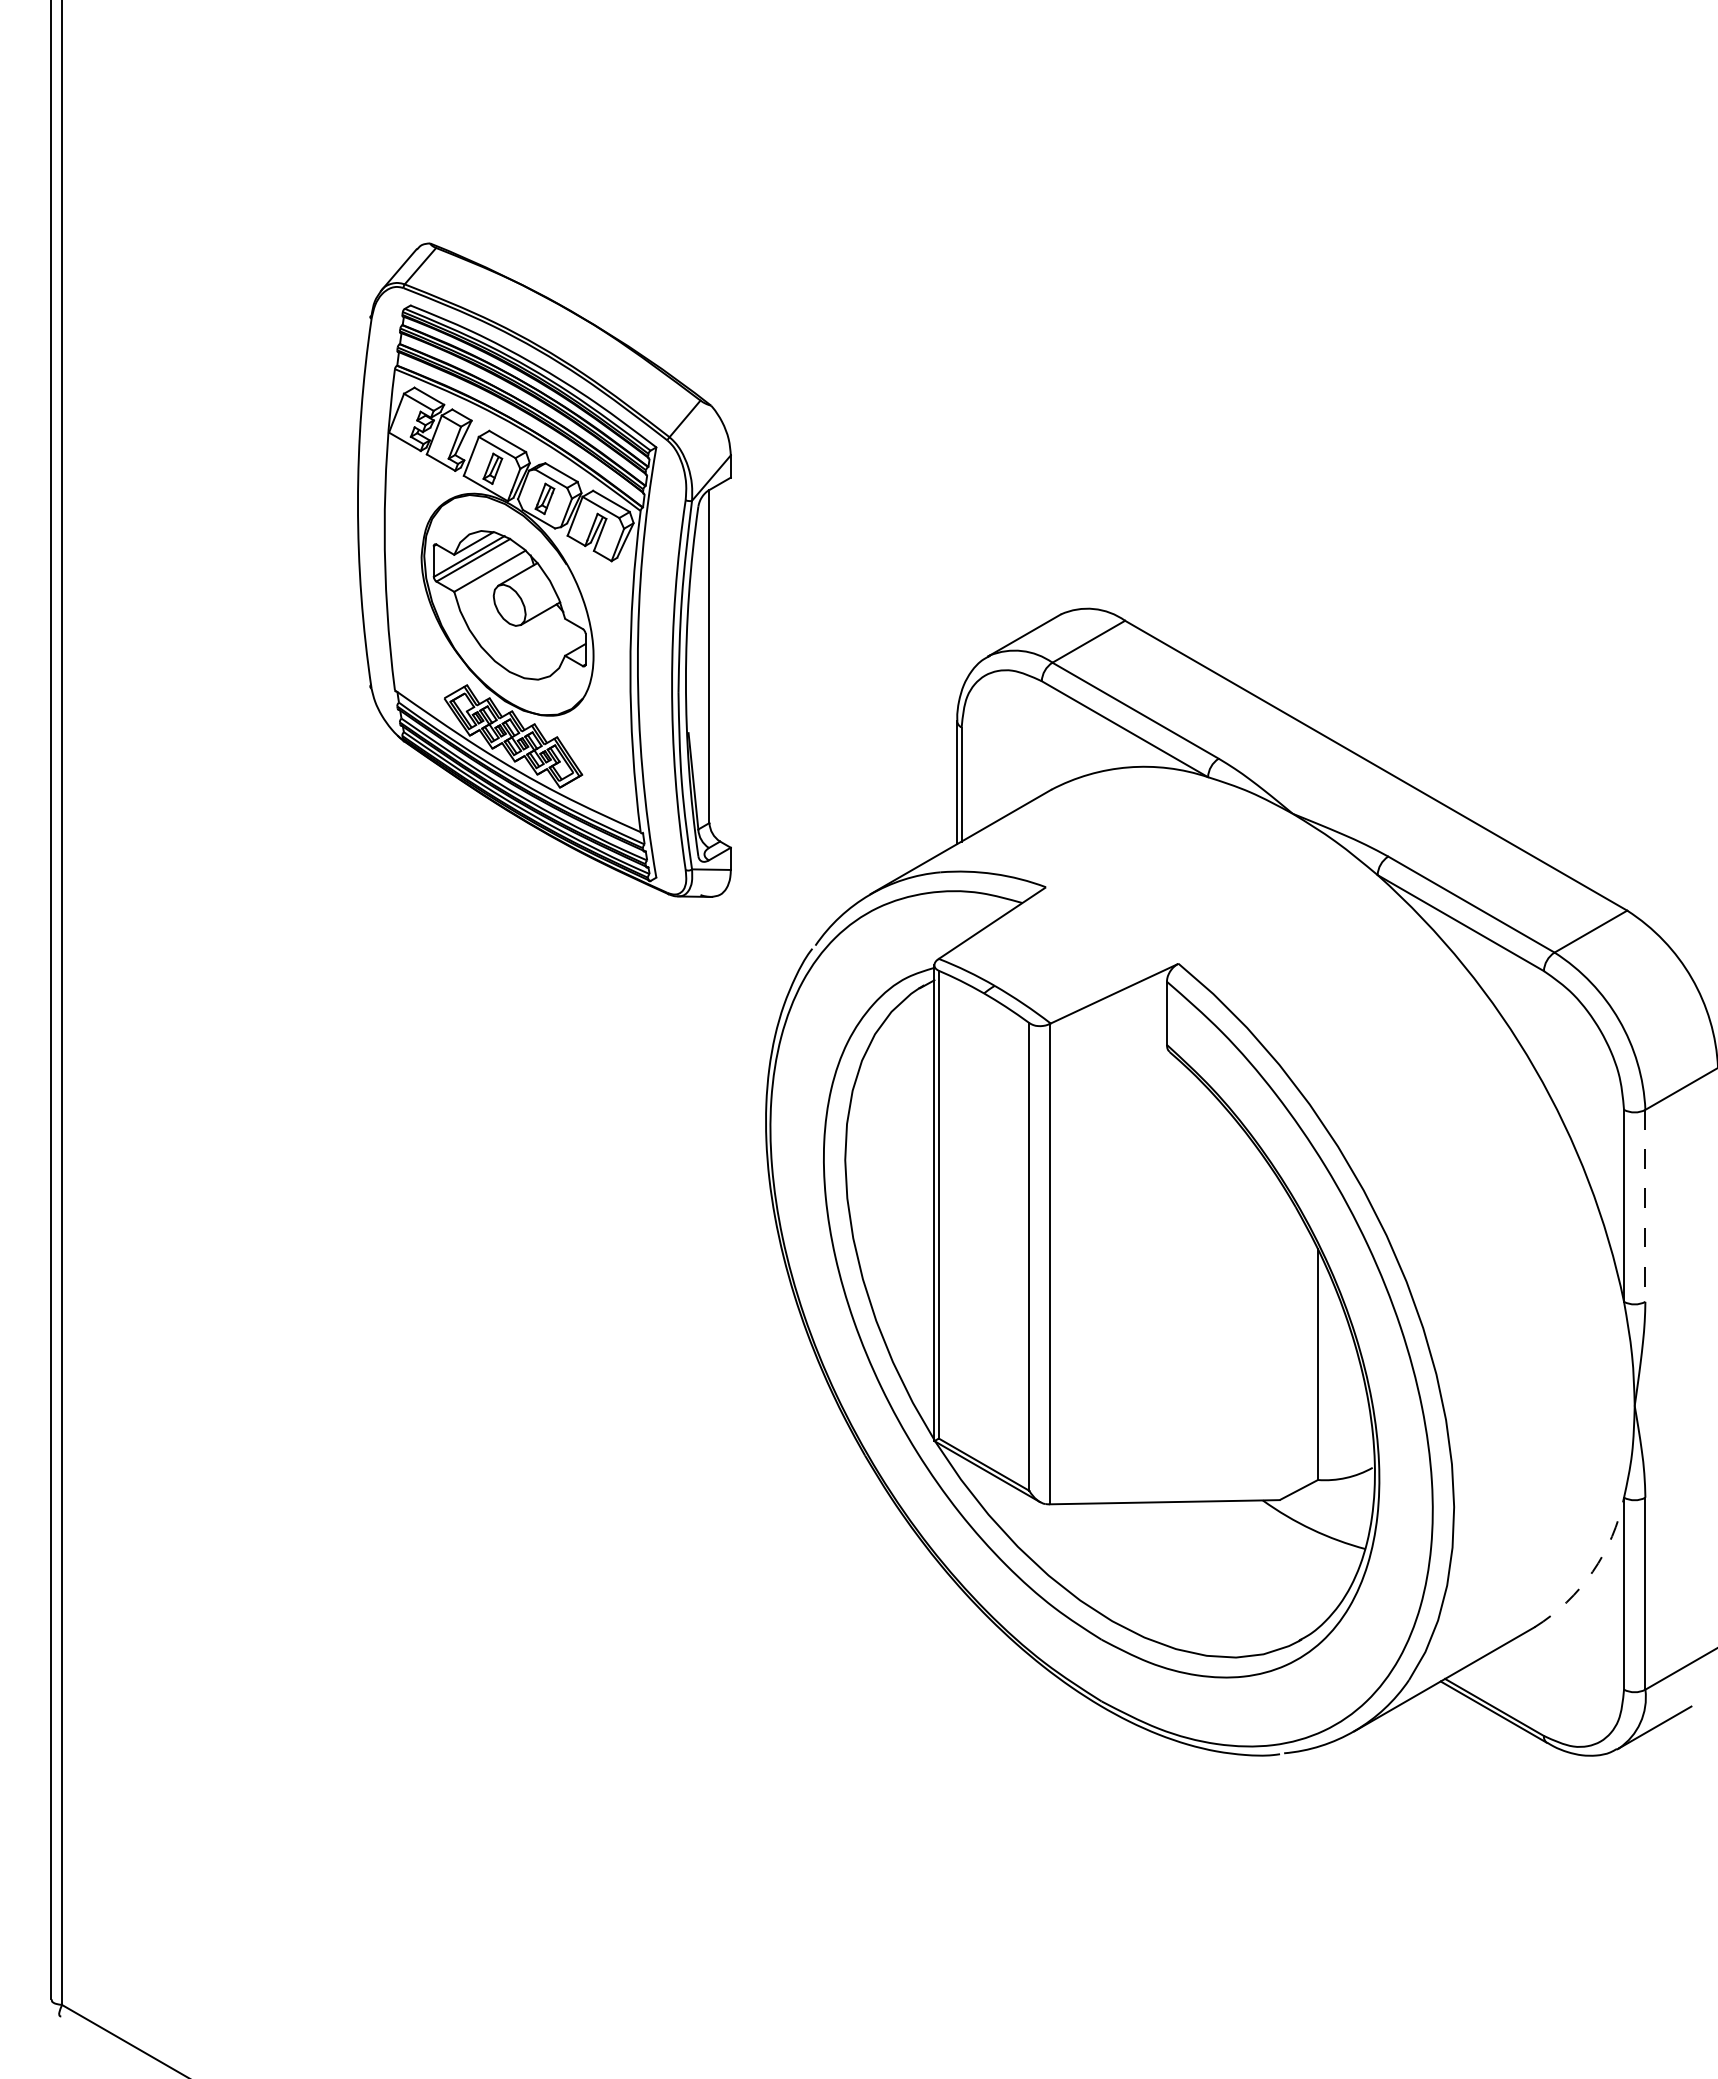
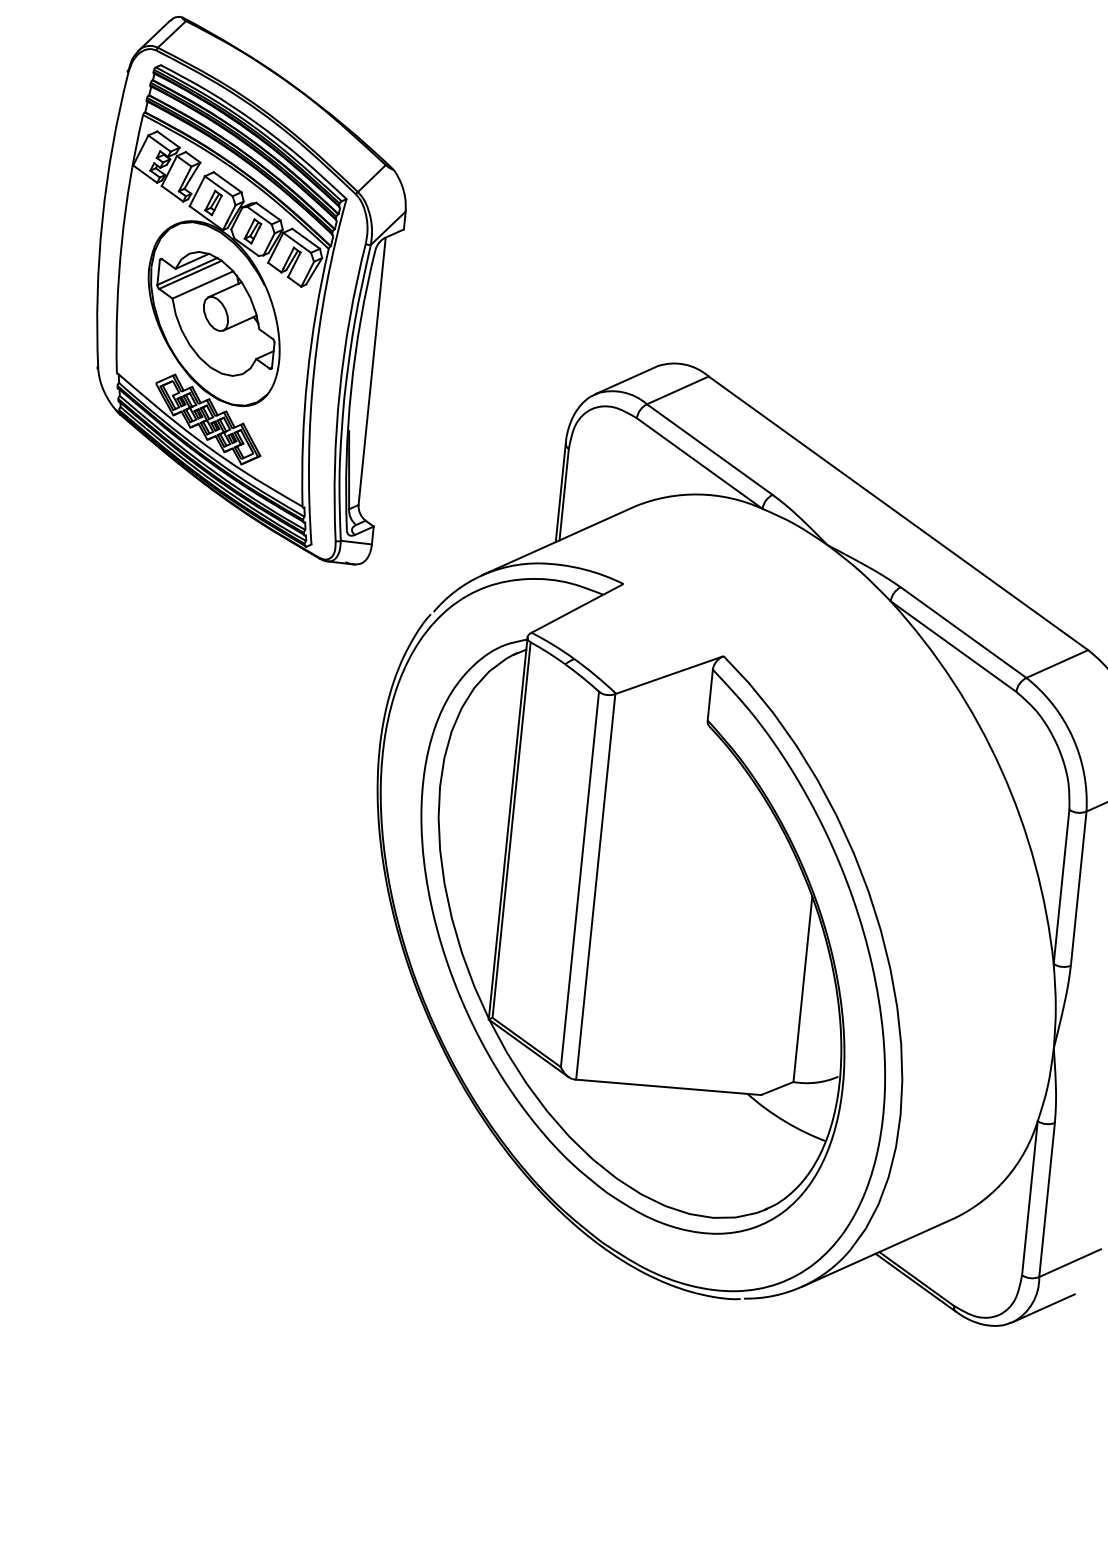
line: (1645, 1205) -> (1078, 888), dashed -> solid
arc: (1592, 1571) -> (1006, 1177), dashed -> solid

